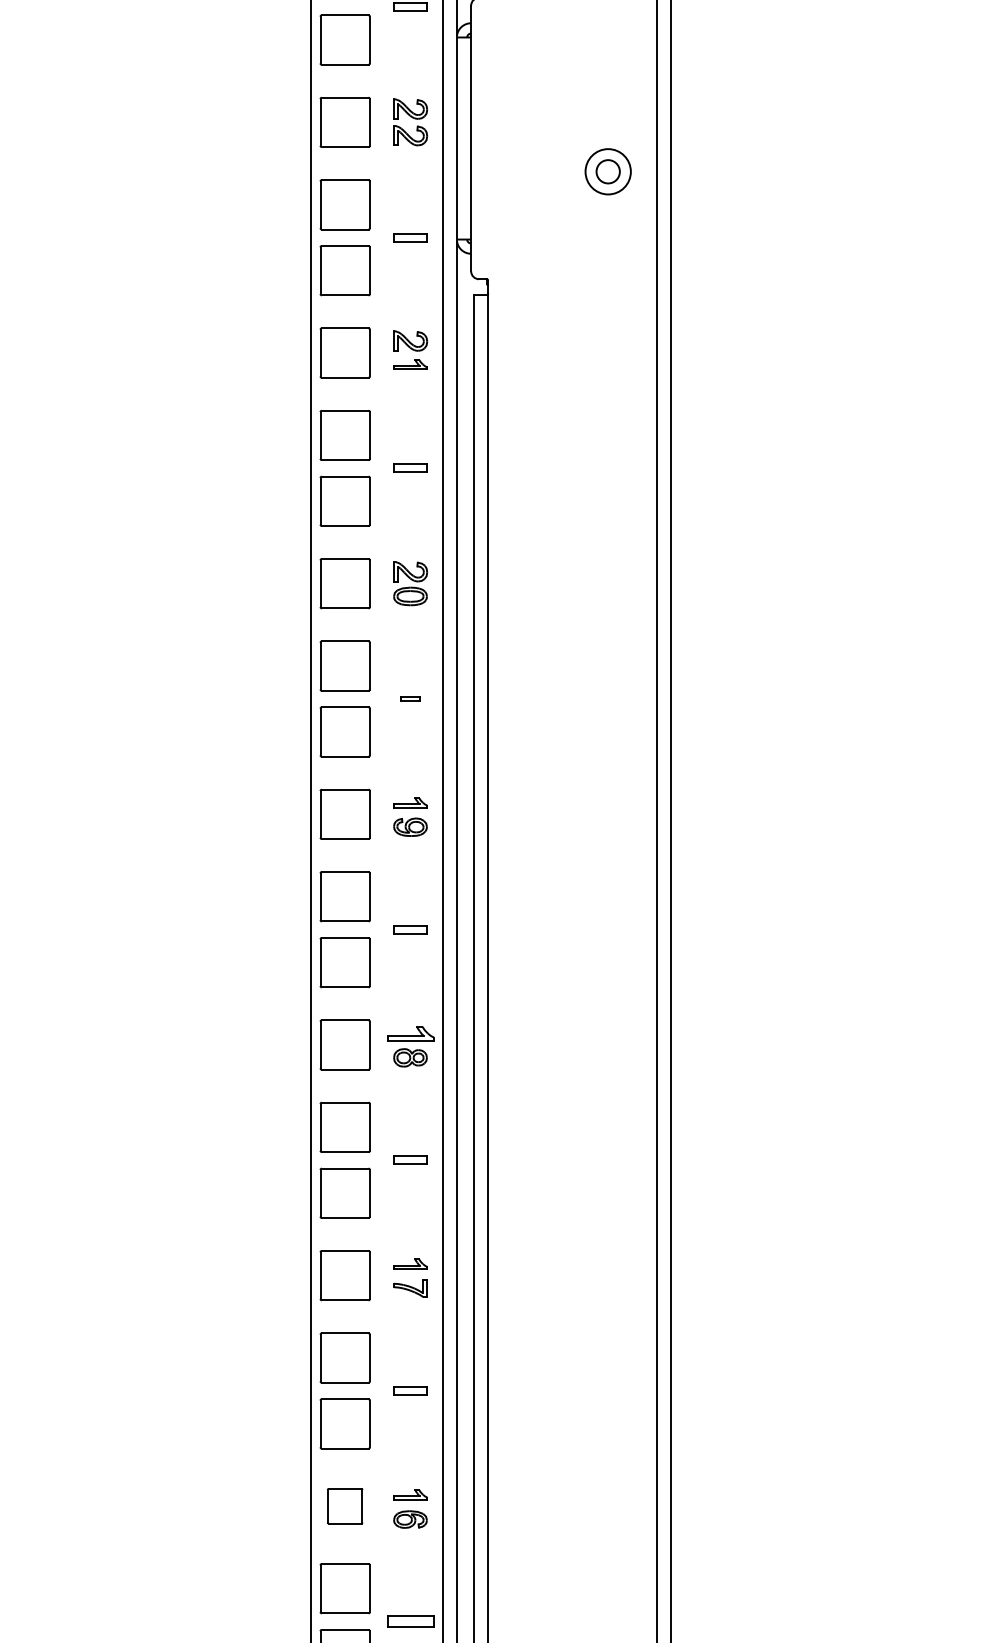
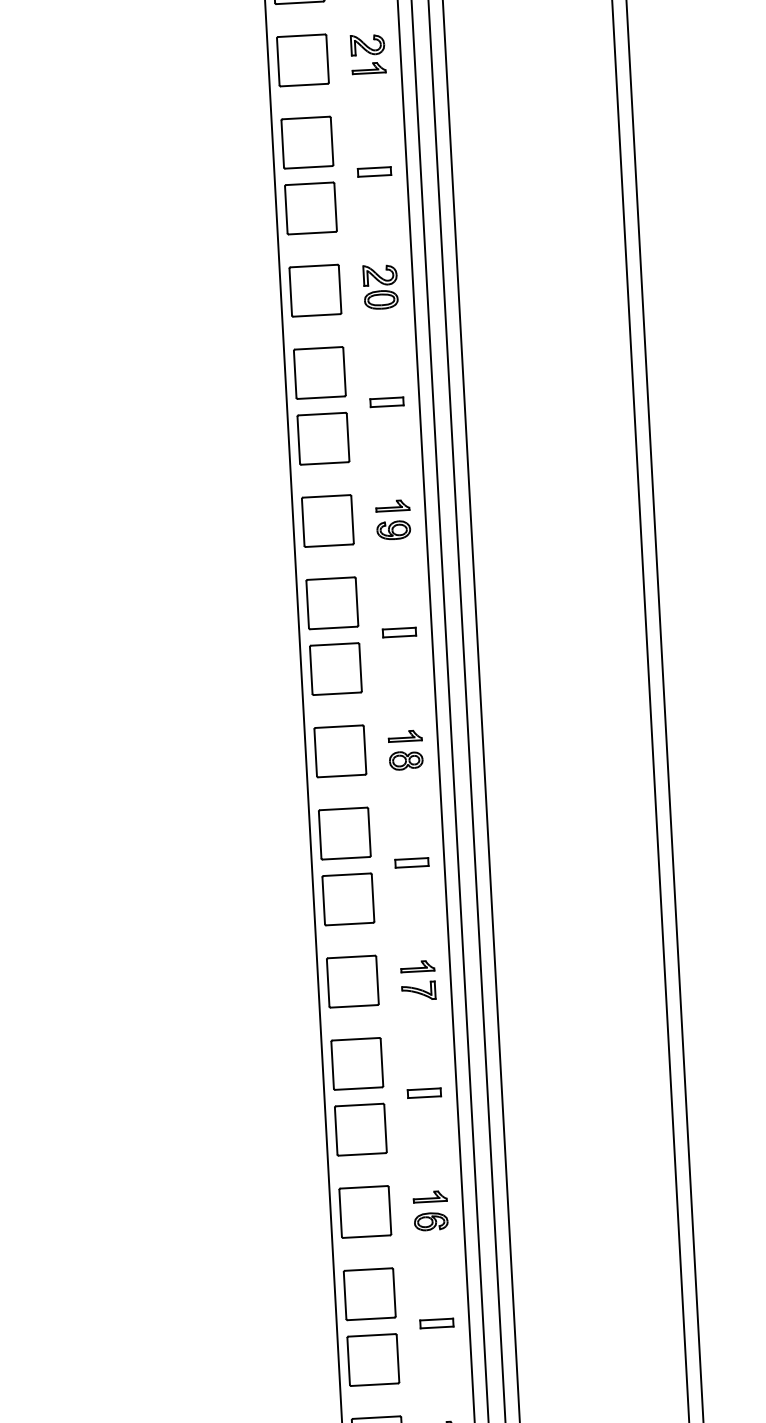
part: (410, 698) -> (386, 401), size x1.67
part: (410, 1032) -> (404, 735), size x0.71
part: (344, 1505) -> (364, 1211), size x1.43
part: (410, 1621) -> (436, 1323), size x0.71

